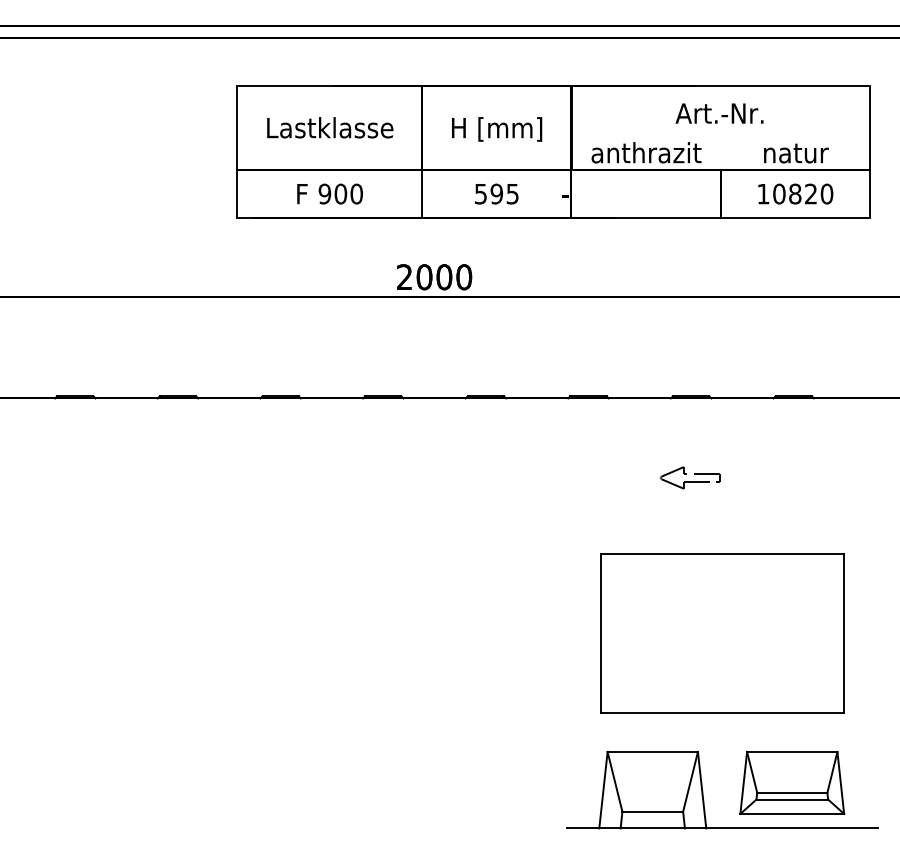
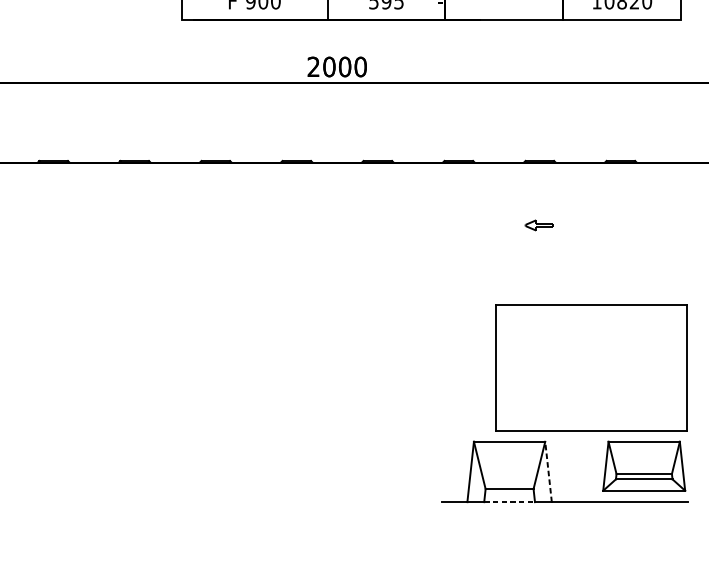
part: (690, 477) -> (539, 225), size x0.6
part: (722, 633) -> (591, 368), moved
part: (792, 782) -> (644, 465), moved
line: (702, 789) -> (548, 471), solid -> dashed
line: (653, 828) -> (510, 502), solid -> dashed

